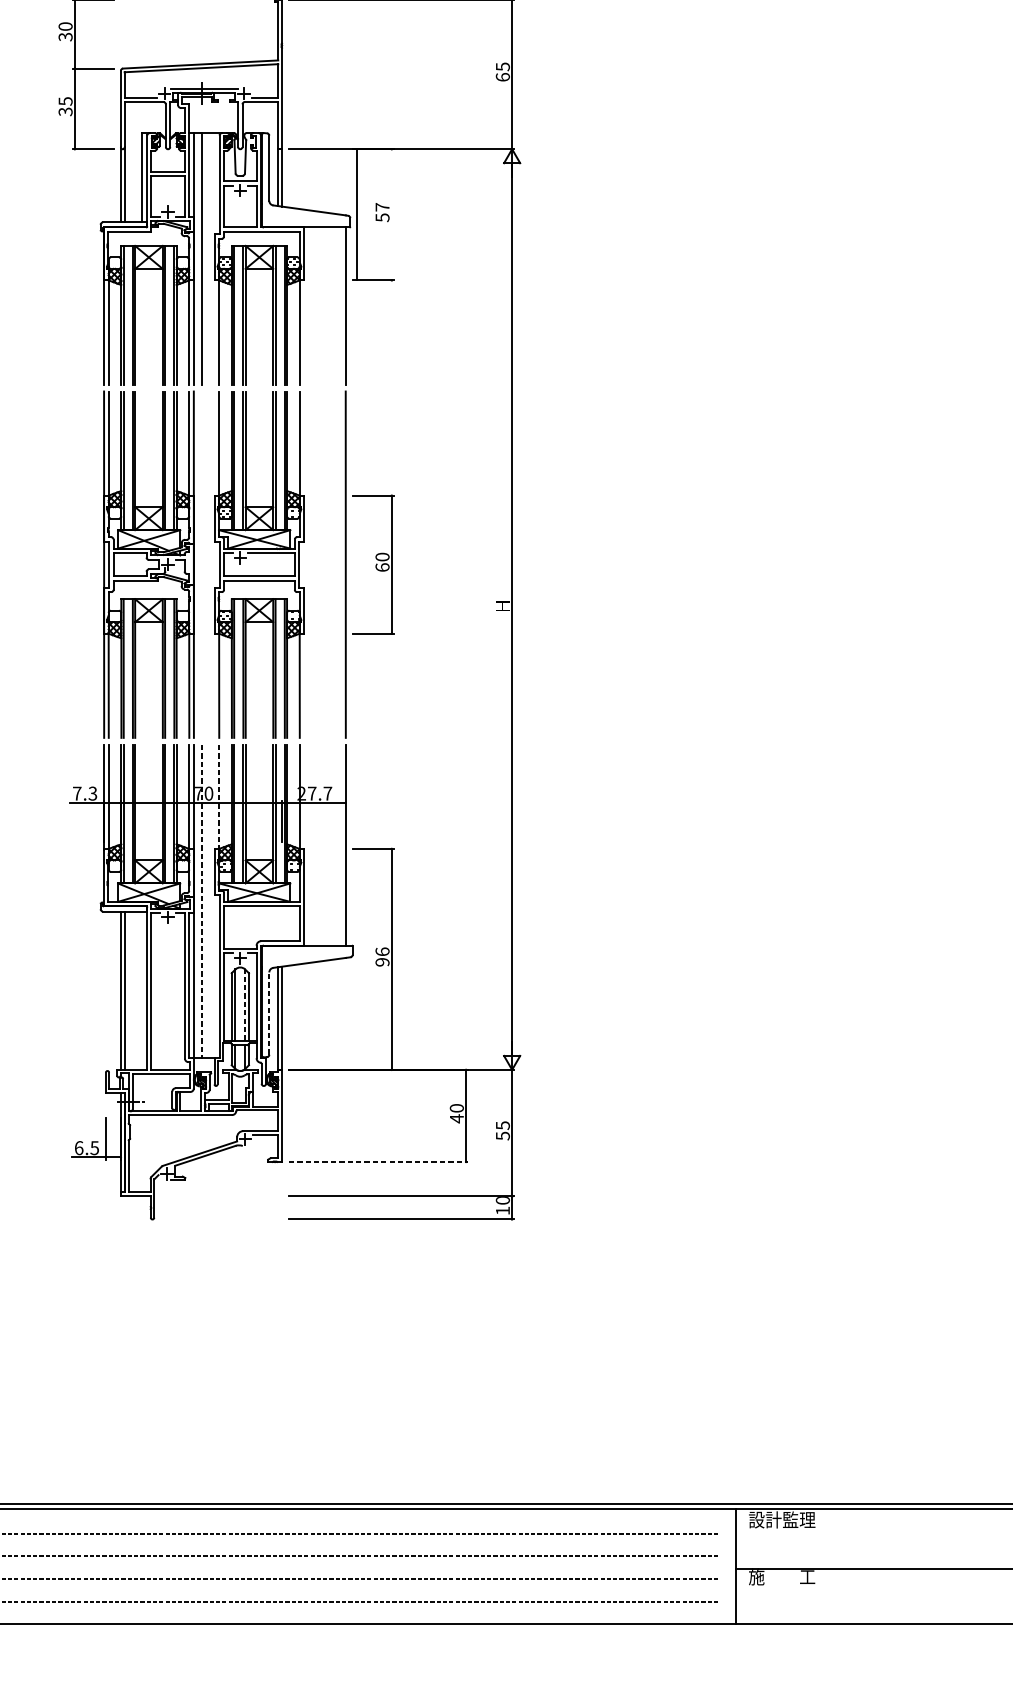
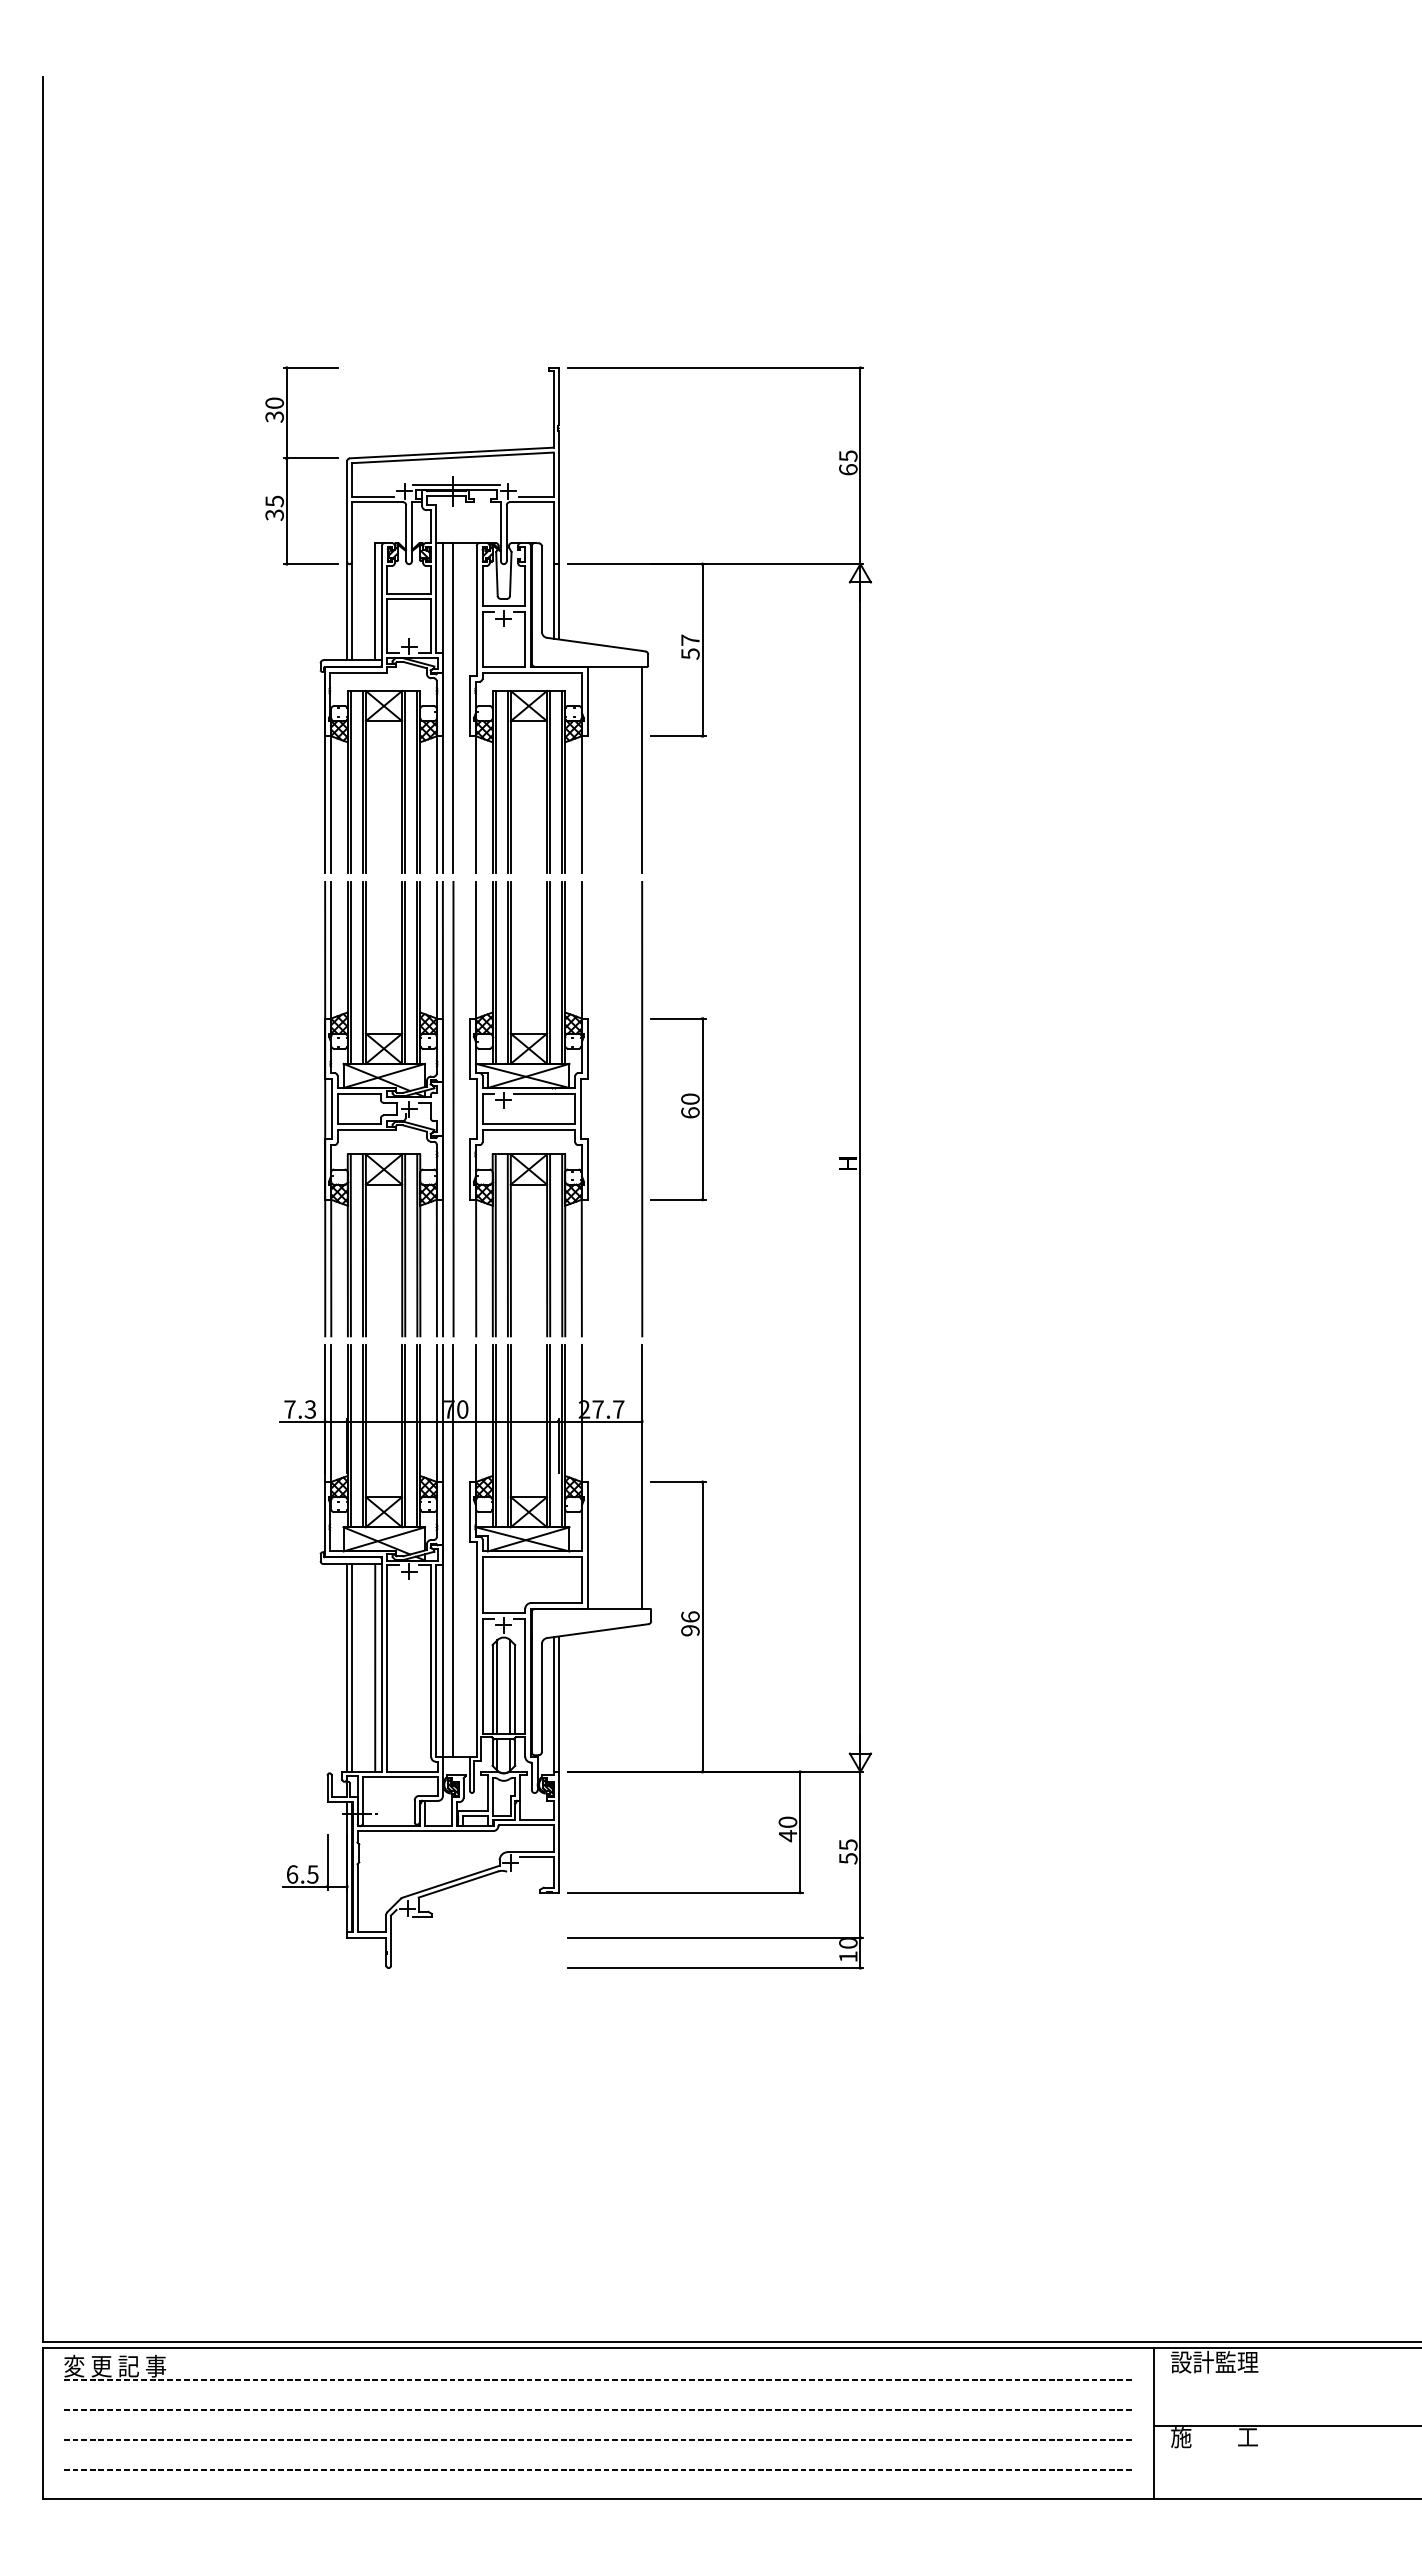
line: (356, 215) -> (702, 650), moved
line: (201, 564) -> (453, 1108), added
line: (219, 797) -> (476, 1414), dashed -> solid
line: (201, 901) -> (453, 1551), dashed -> solid
line: (142, 990) -> (375, 1667), added
line: (245, 1004) -> (510, 1686), dashed -> solid
line: (269, 1013) -> (541, 1698), dashed -> solid
line: (378, 1161) -> (685, 1892), dashed -> solid

